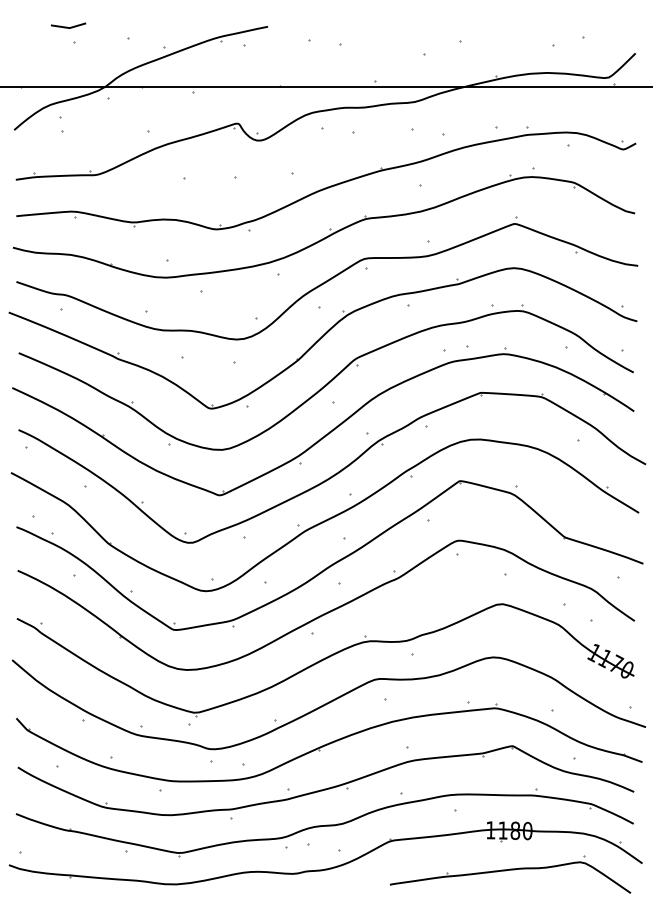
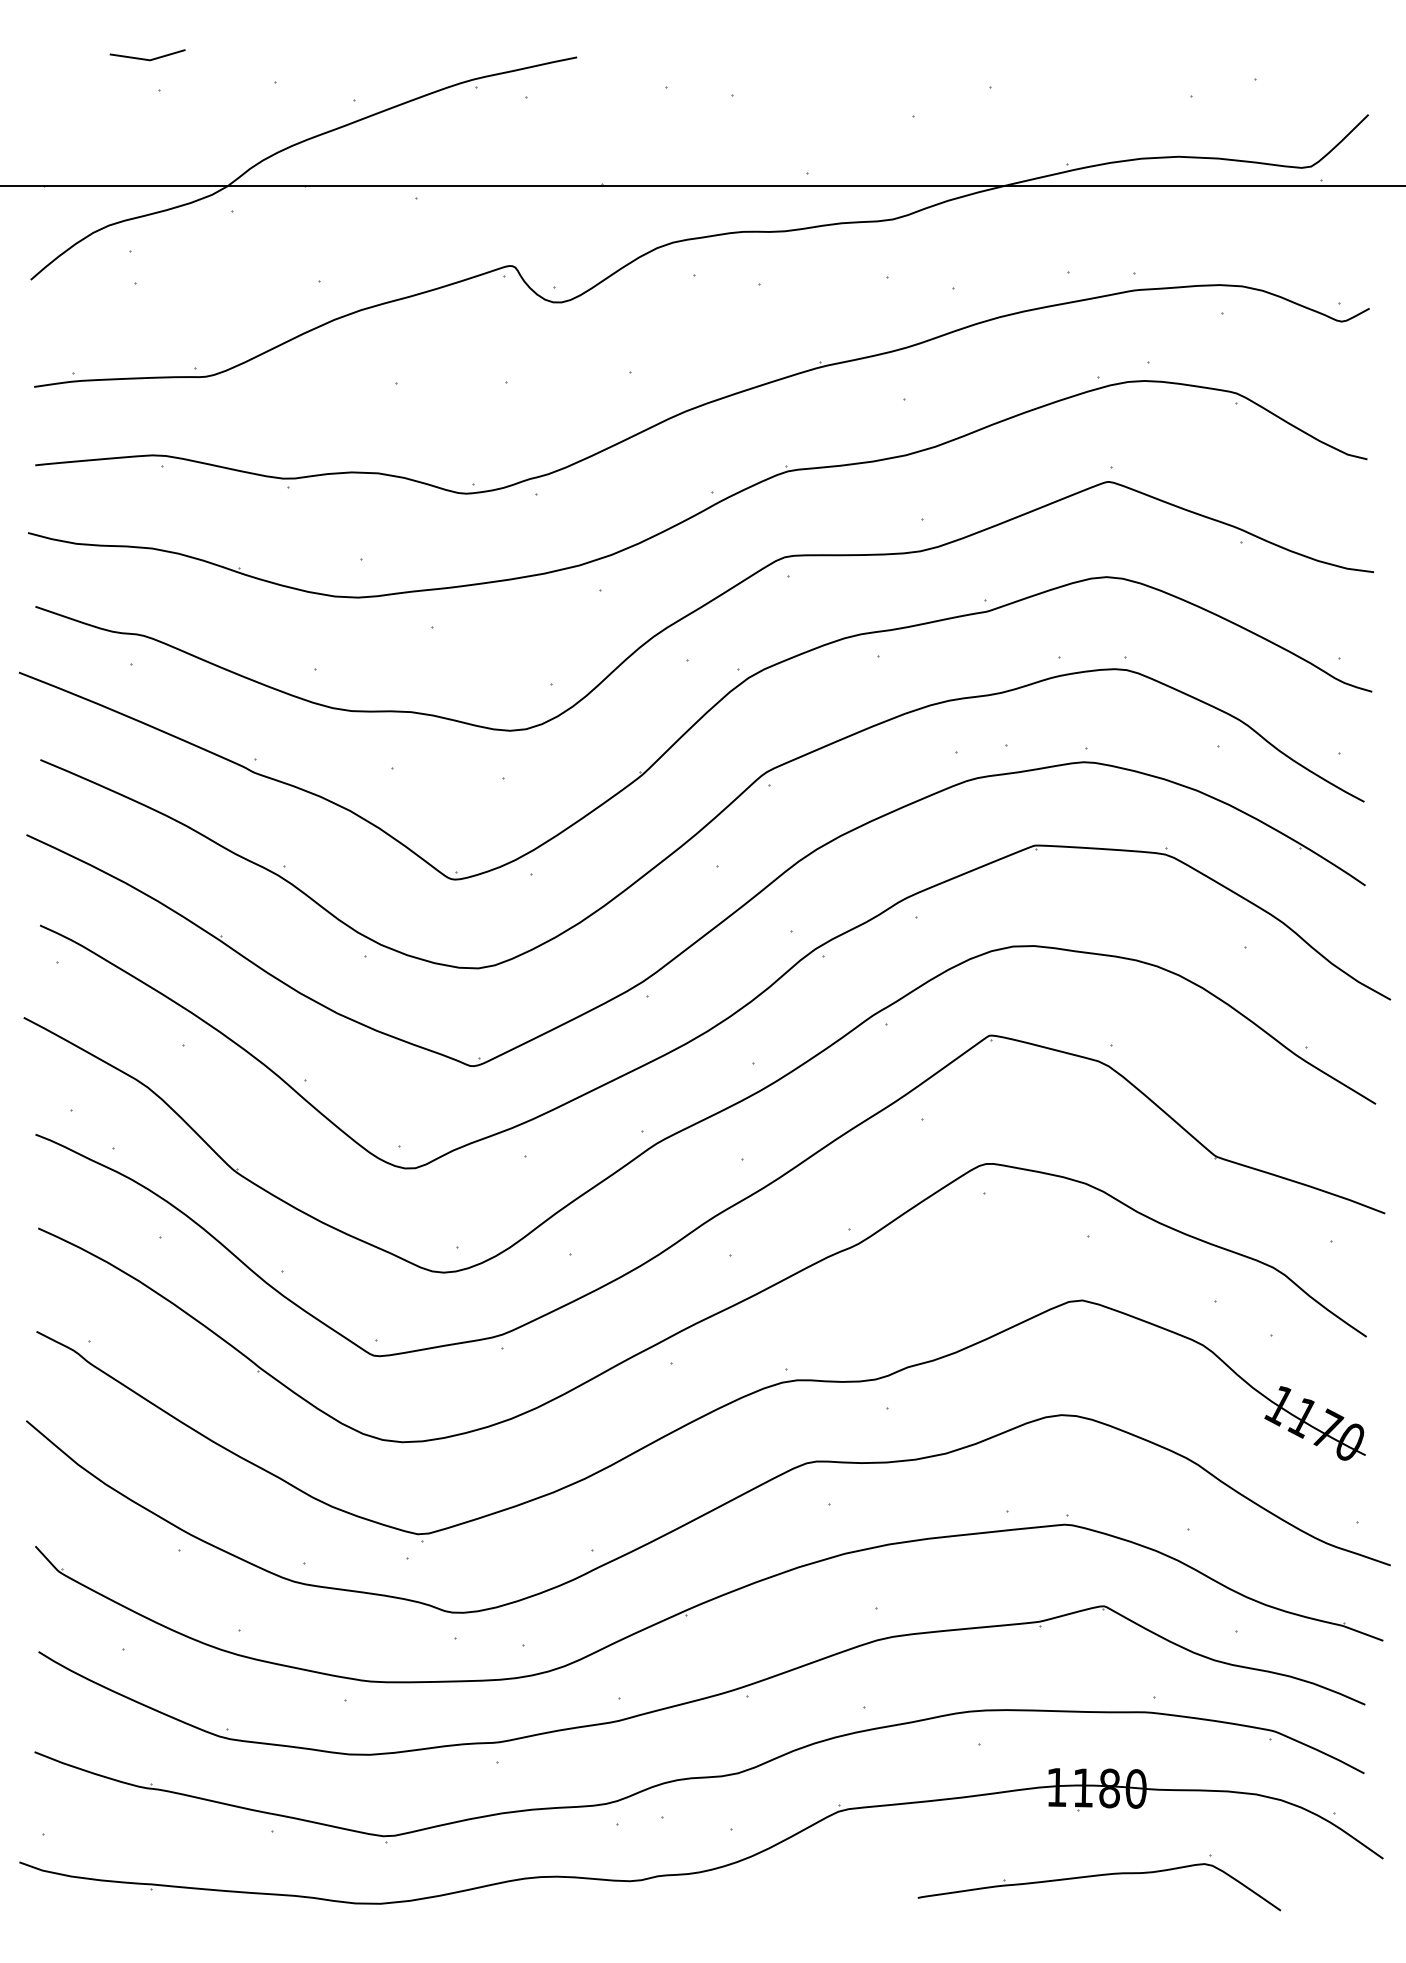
part: (510, 874) -> (1099, 1882), size x0.7

